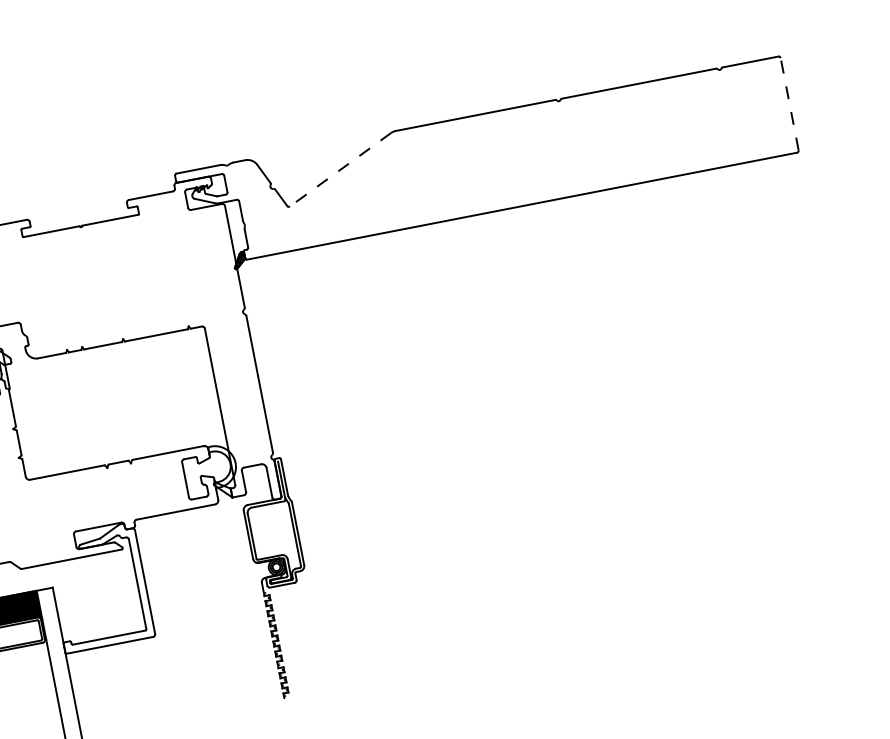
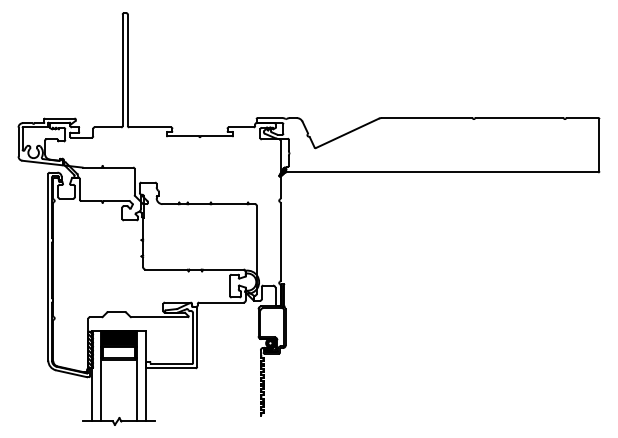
line: (789, 102) -> (599, 144), dashed -> solid
line: (340, 170) -> (347, 133), dashed -> solid

